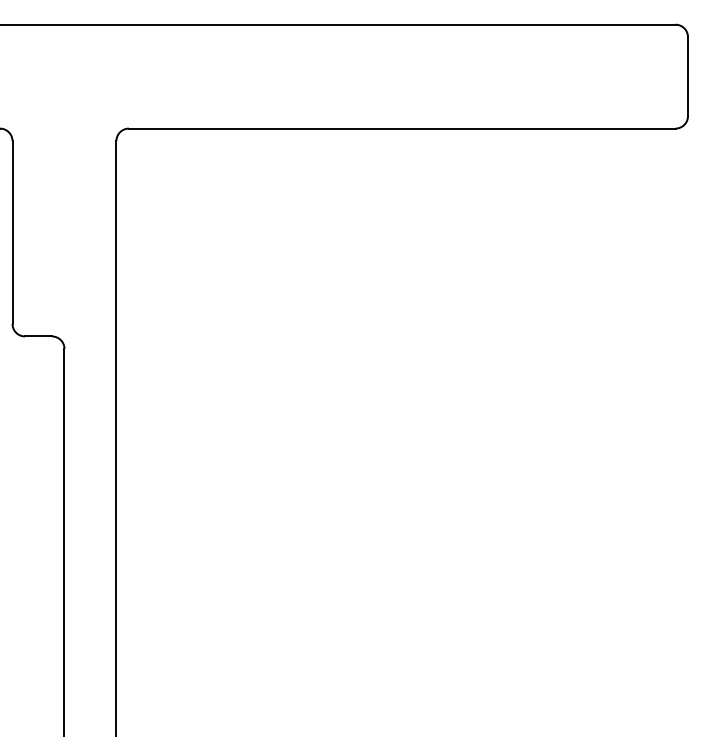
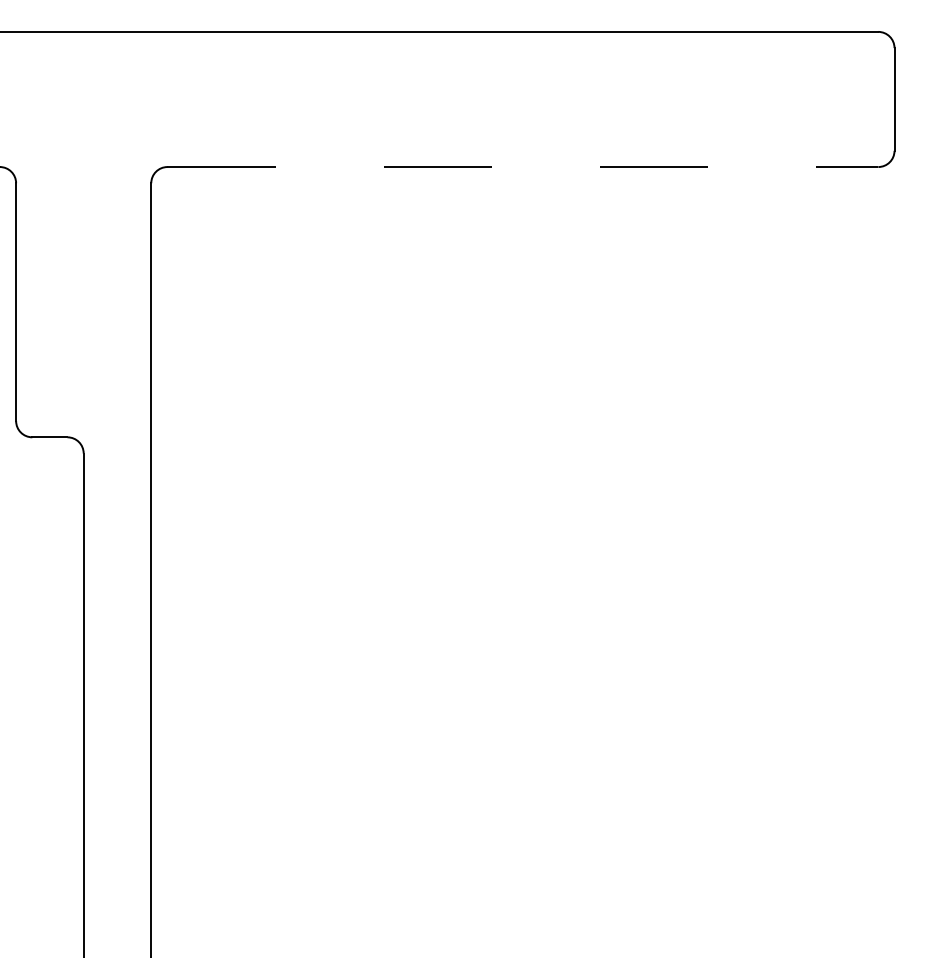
line: (402, 128) -> (523, 166), solid -> dashed

